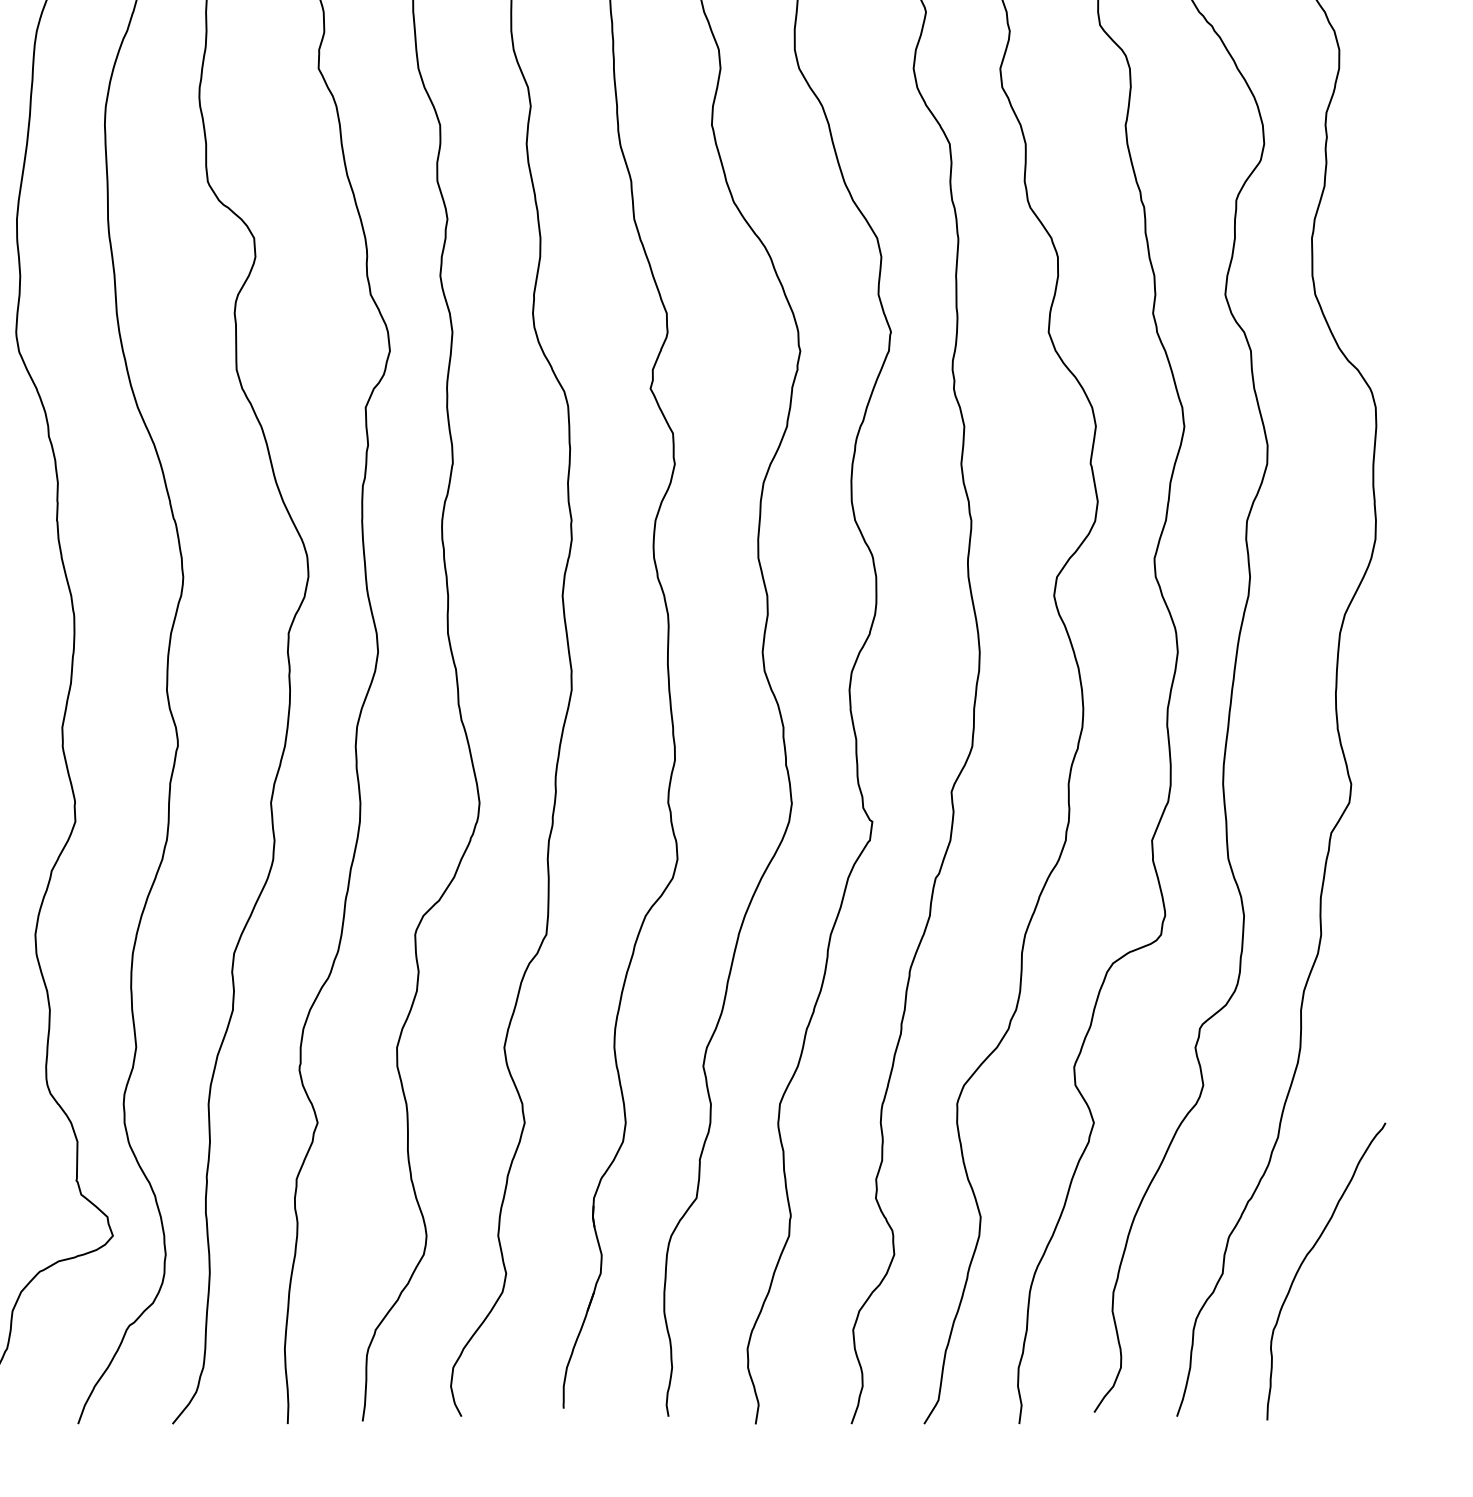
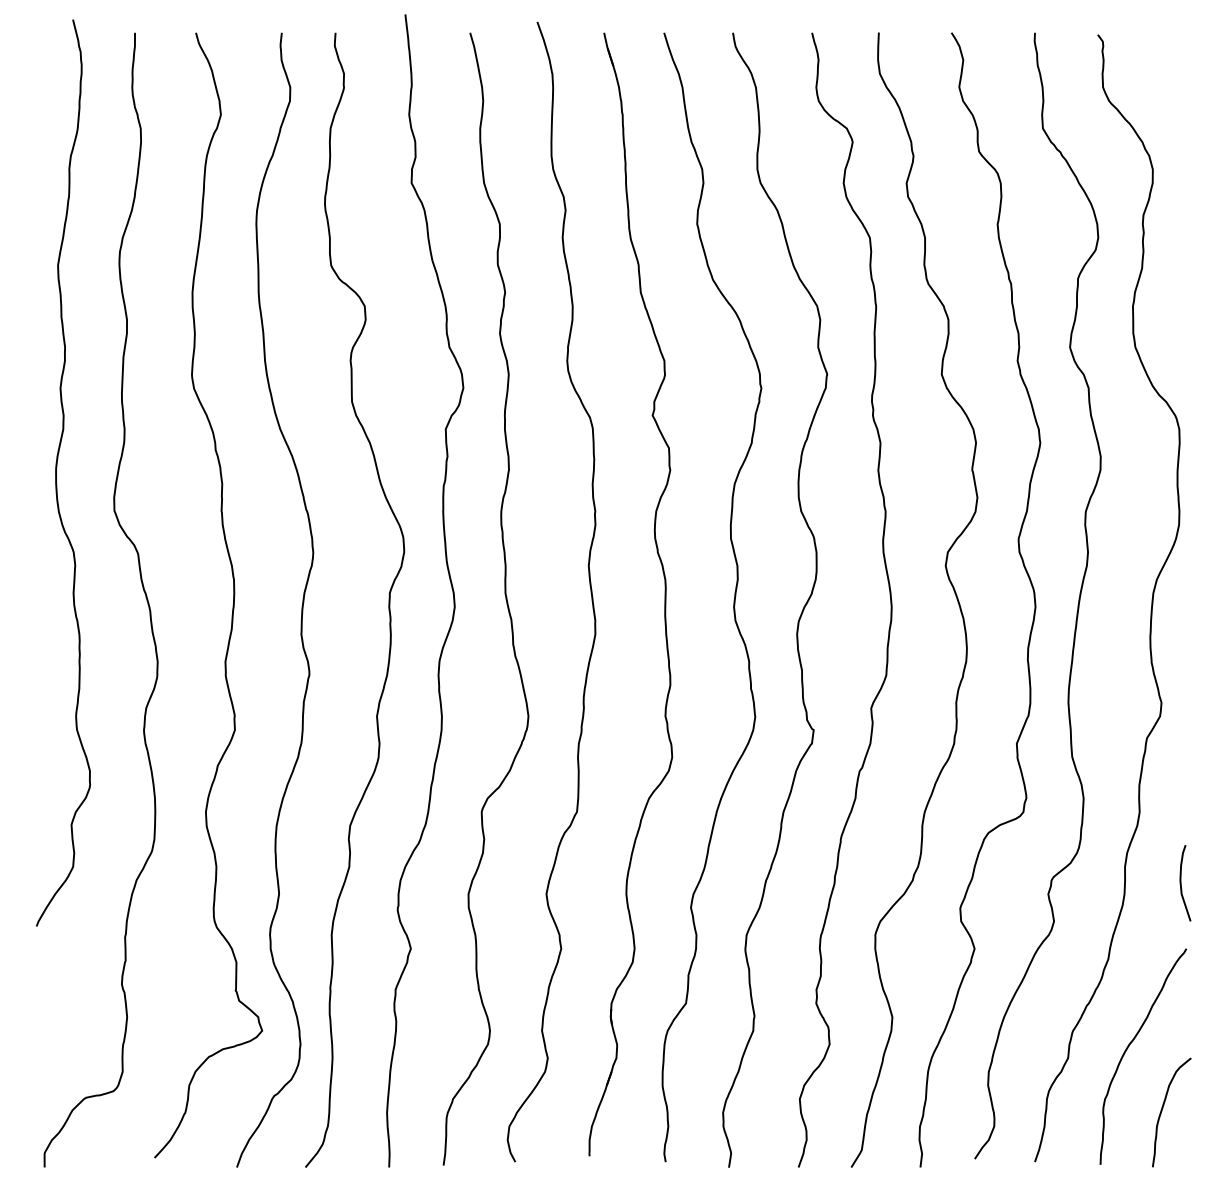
curve: (1378, 1033) -> (1181, 883), added
curve: (1354, 1342) -> (1163, 1108), added

